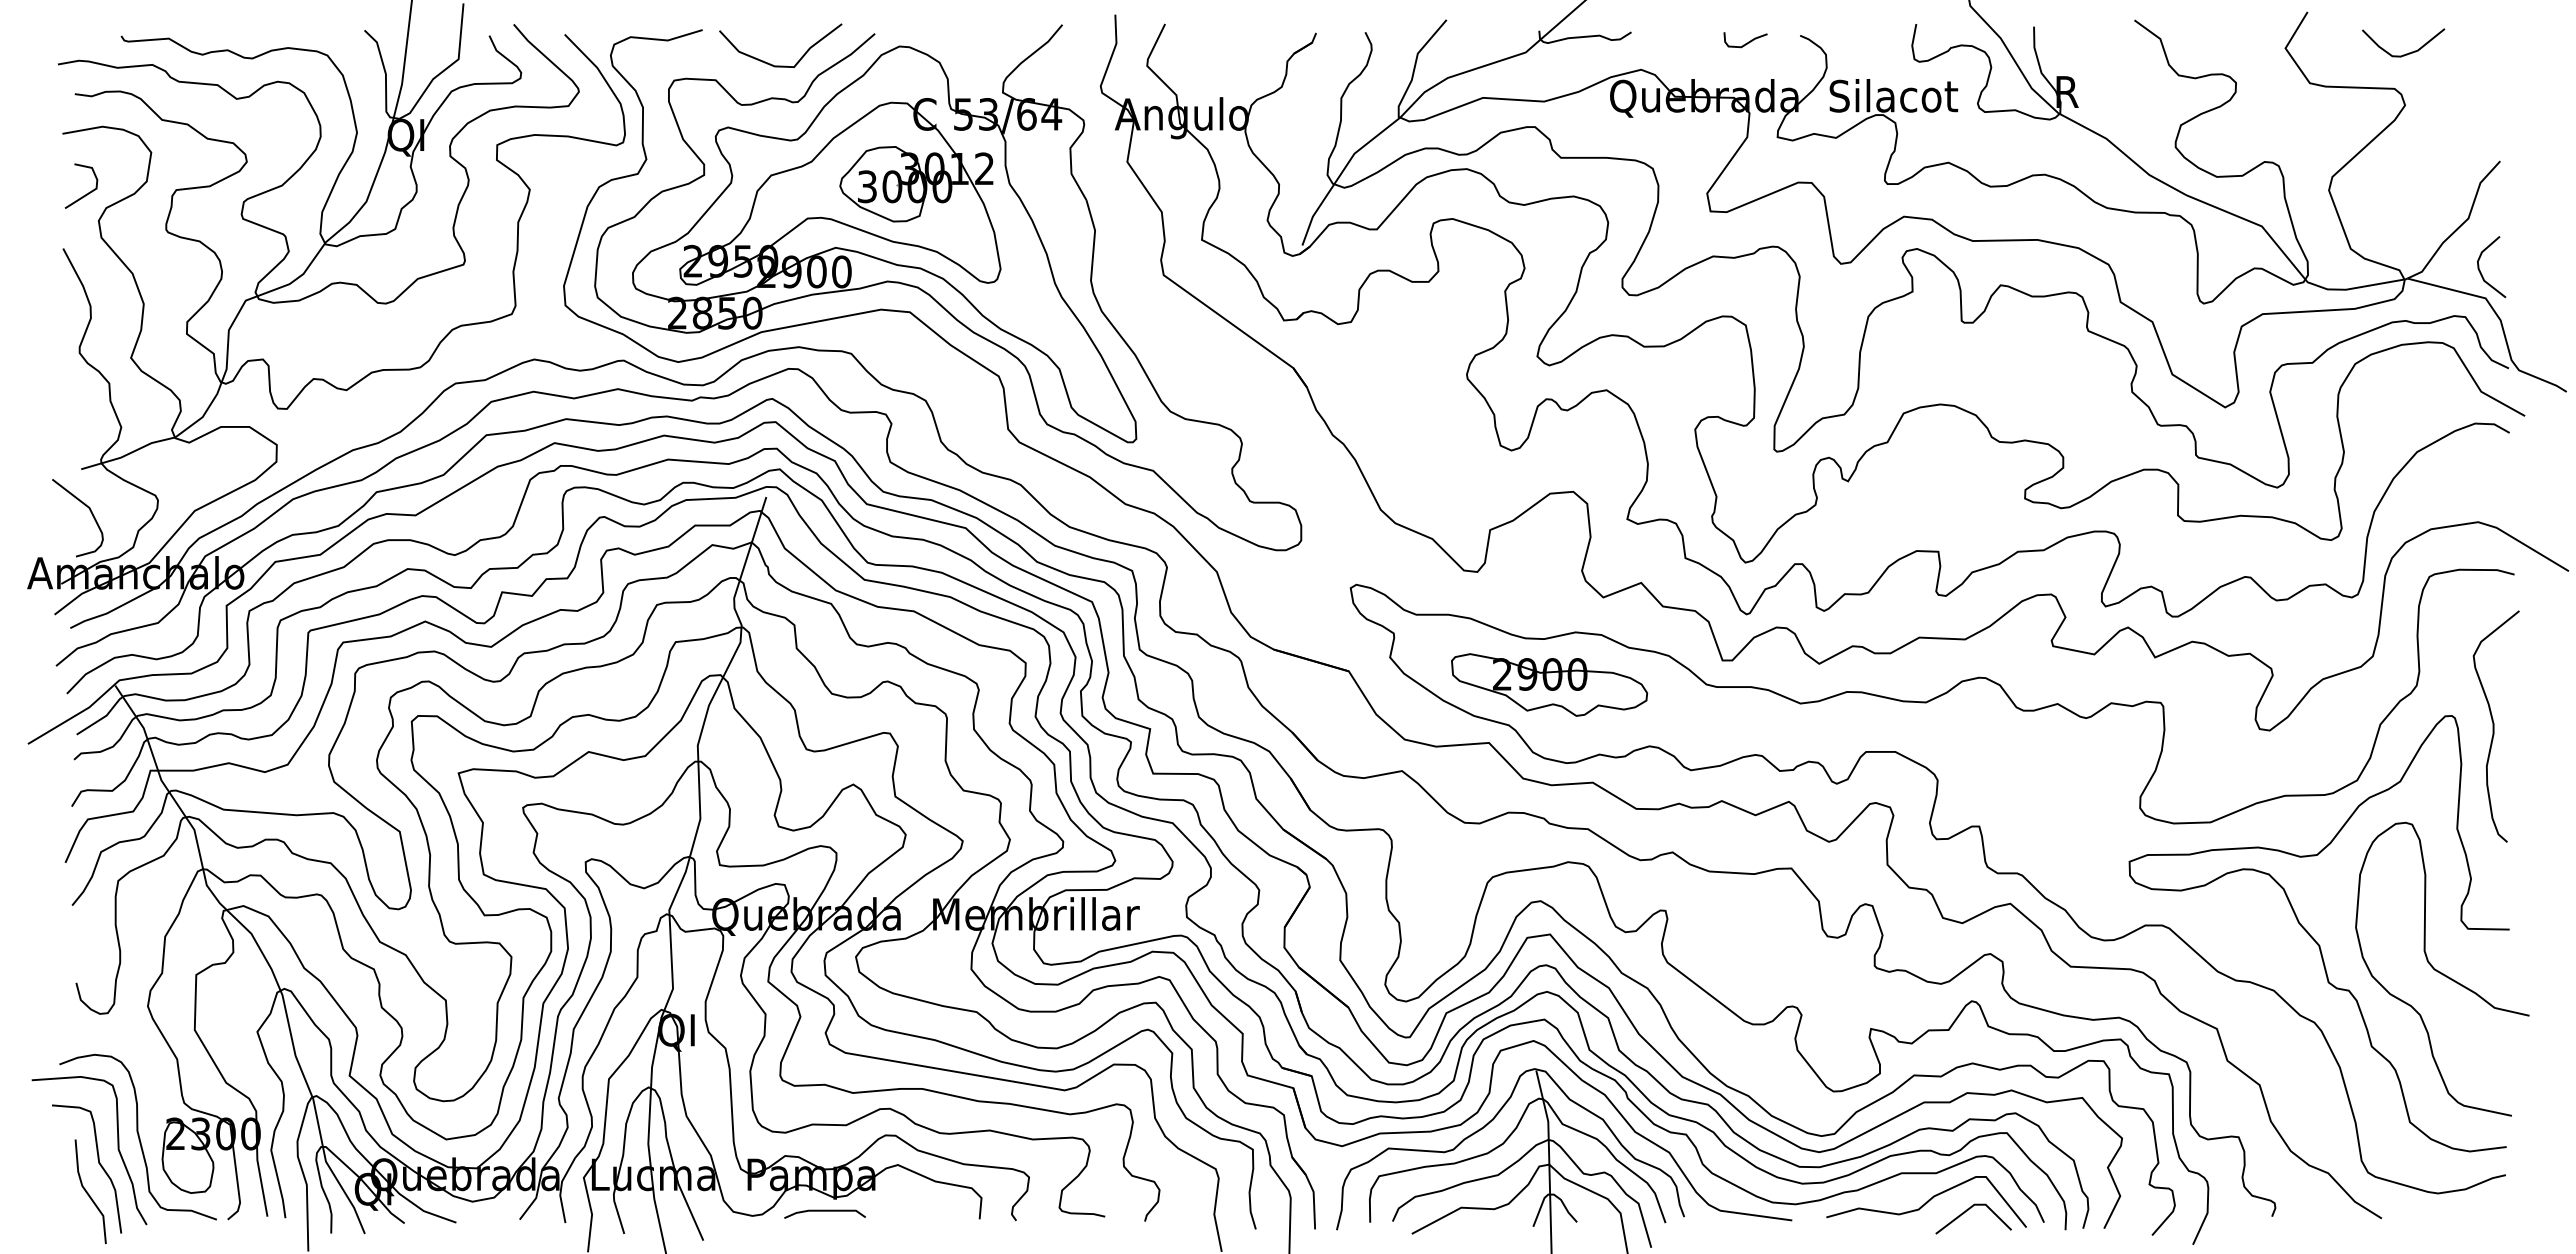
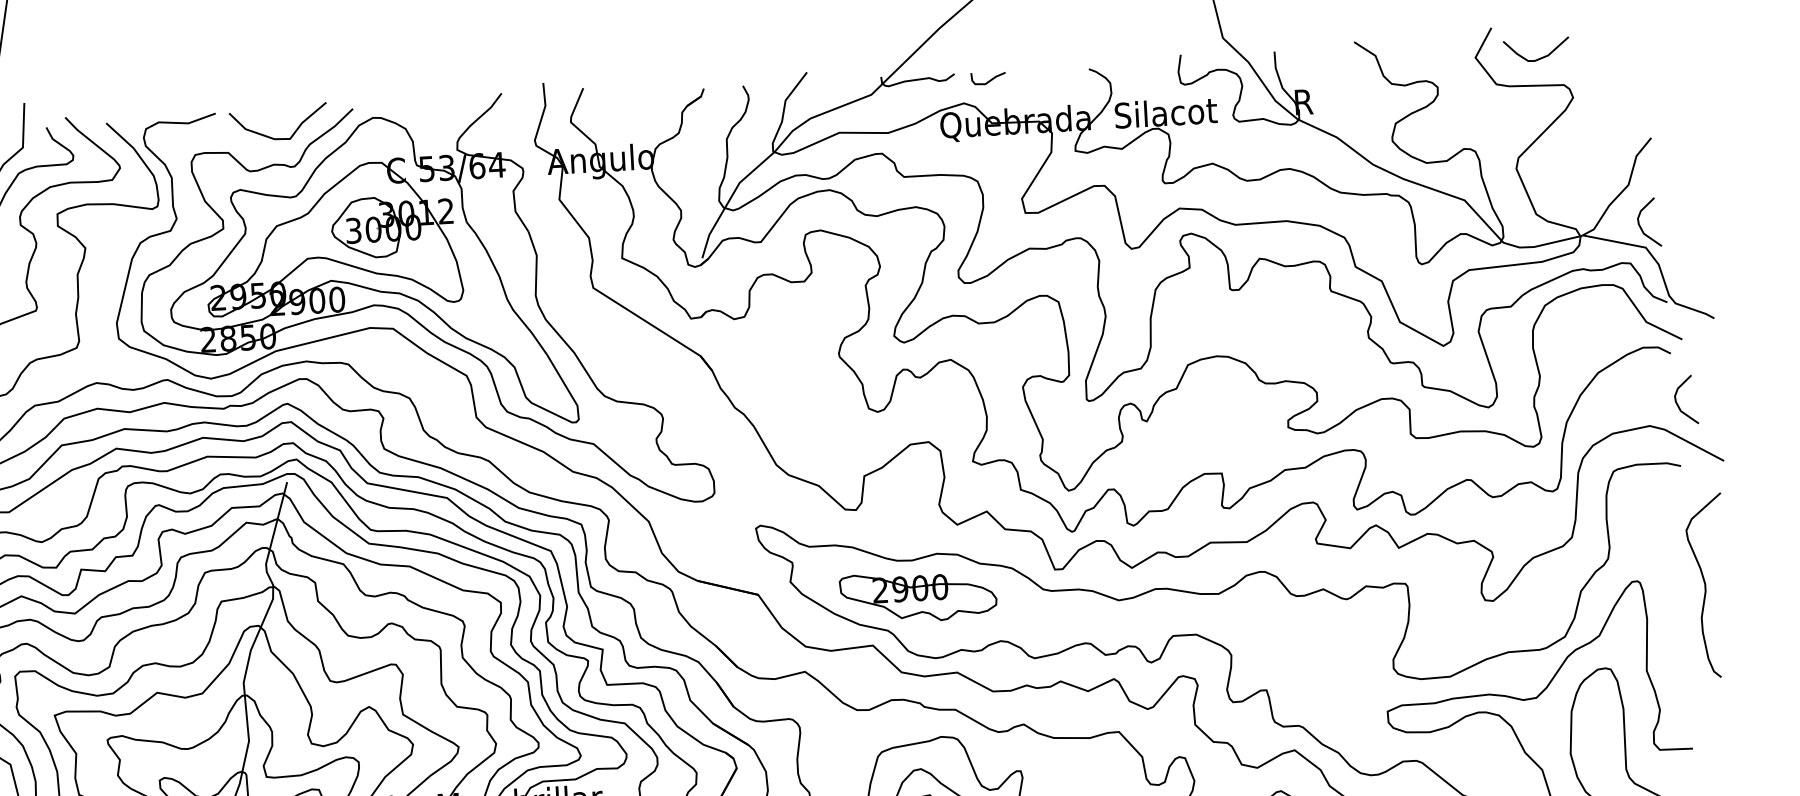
curve: (1746, 42) -> (989, 80), moved
curve: (2408, 52) -> (1540, 57), moved
curve: (2515, 497) -> (1678, 404), added
curve: (2494, 726) -> (1706, 585), moved

